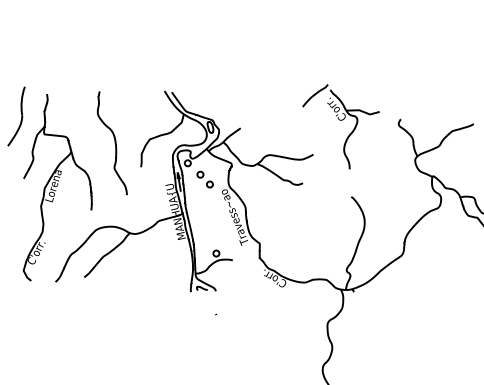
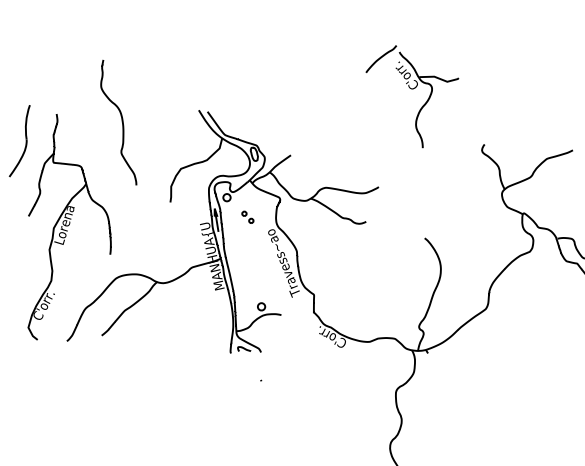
part: (340, 126) -> (411, 96), moved
curve: (114, 143) -> (121, 122), moved
part: (204, 179) -> (247, 217), size x0.6

